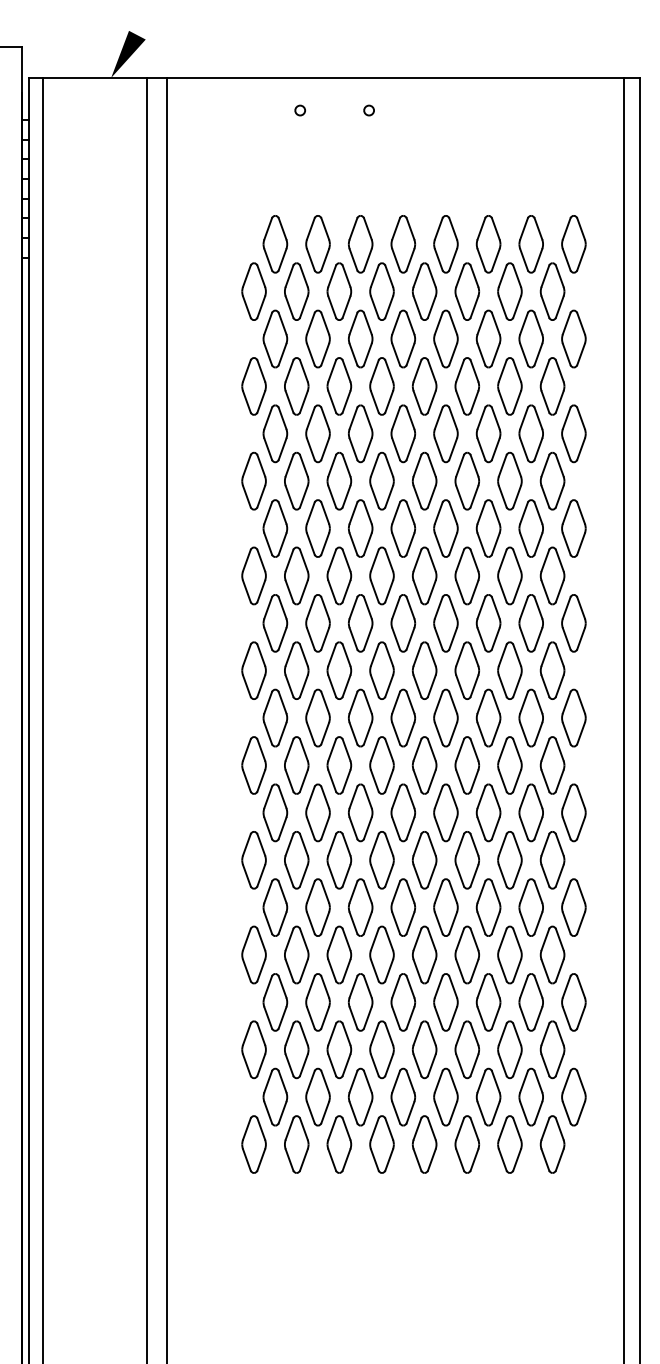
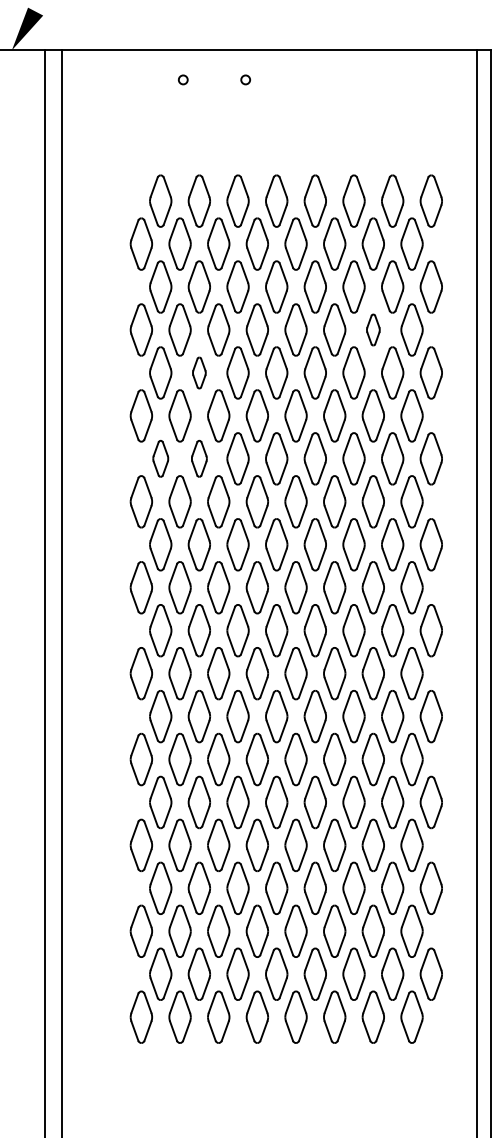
part: (509, 386) -> (372, 330), size x0.6
part: (317, 433) -> (198, 372), size x0.6
part: (275, 528) -> (160, 458), size x0.7
part: (317, 528) -> (198, 458), size x0.7

